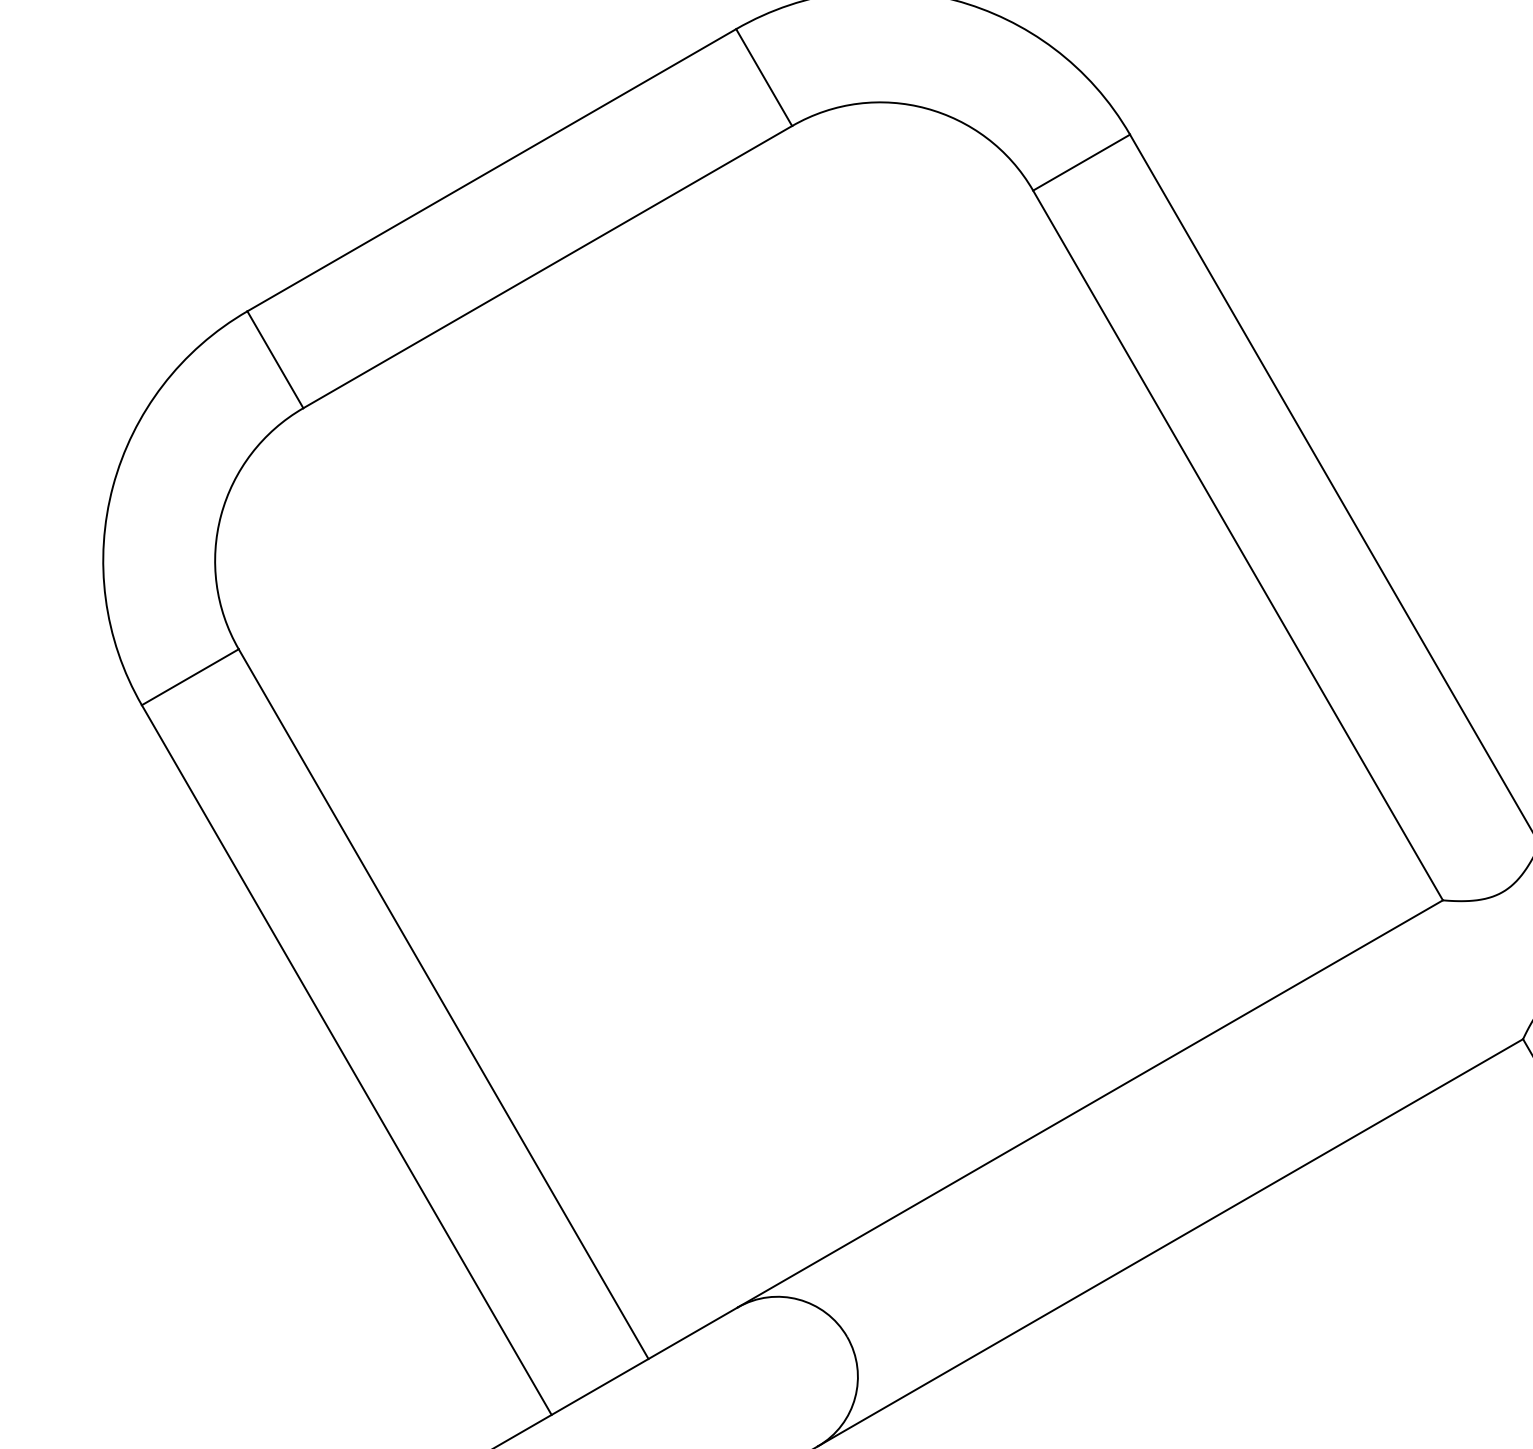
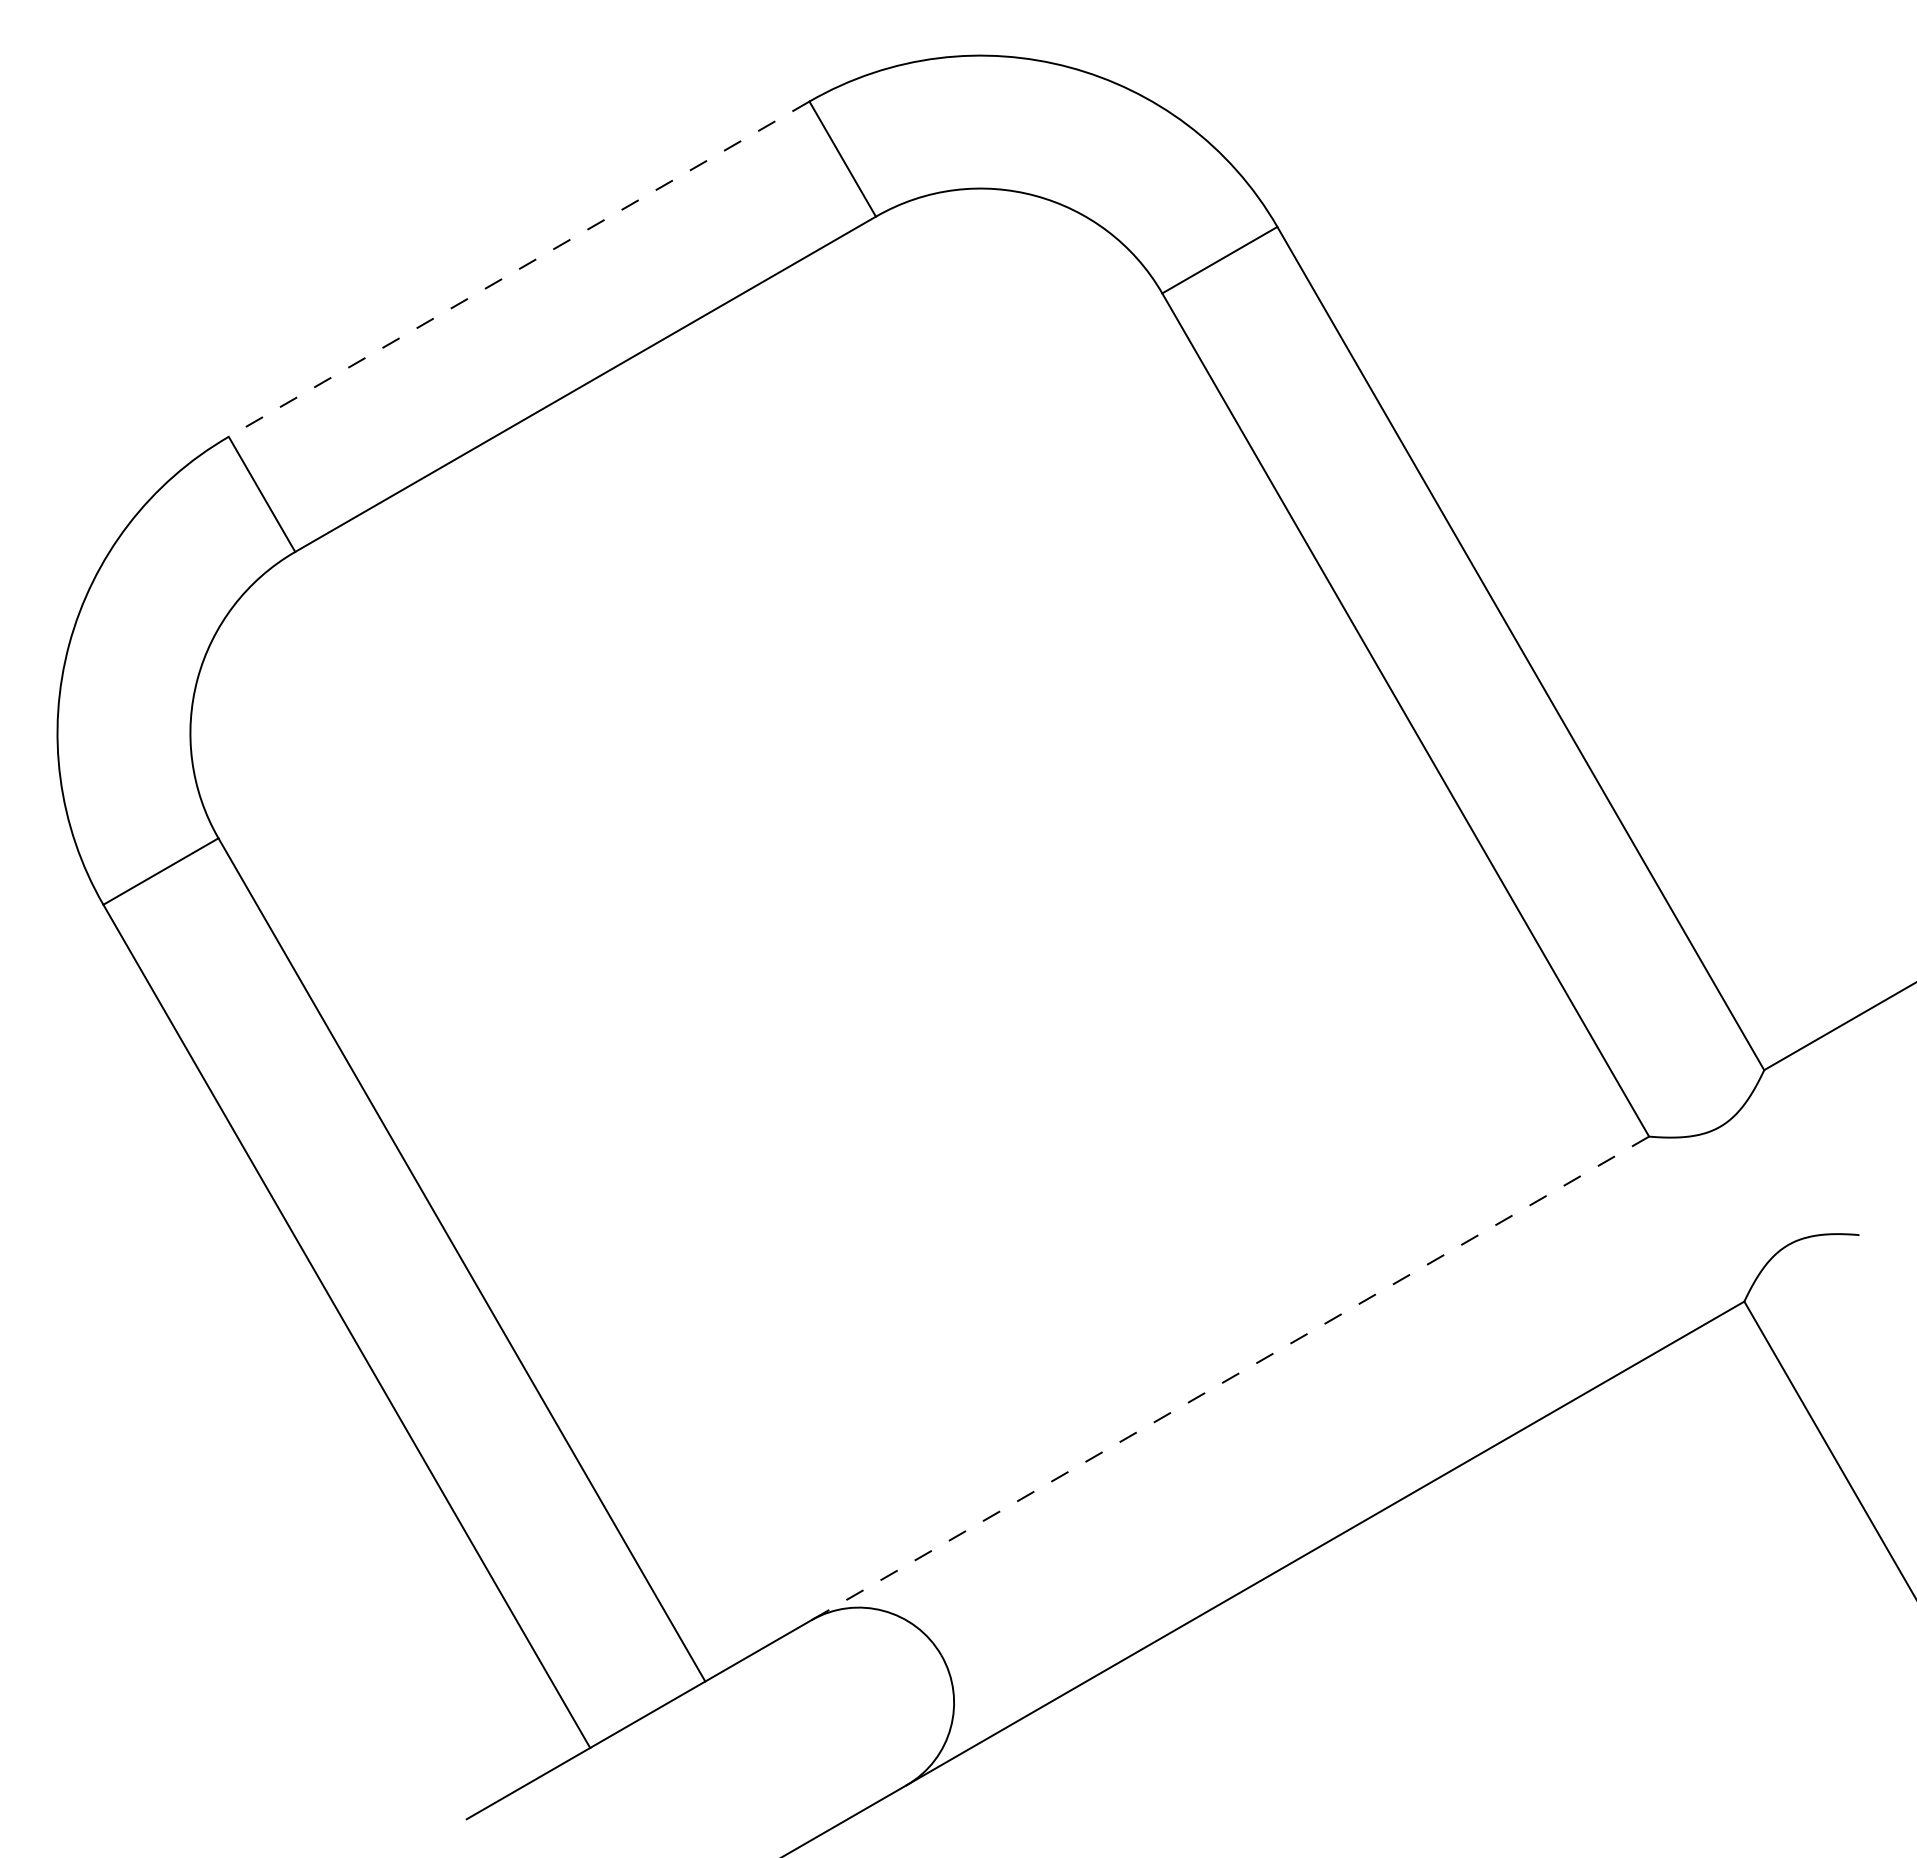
line: (491, 170) -> (518, 269), solid -> dashed
line: (1090, 1103) -> (1230, 1378), solid -> dashed

